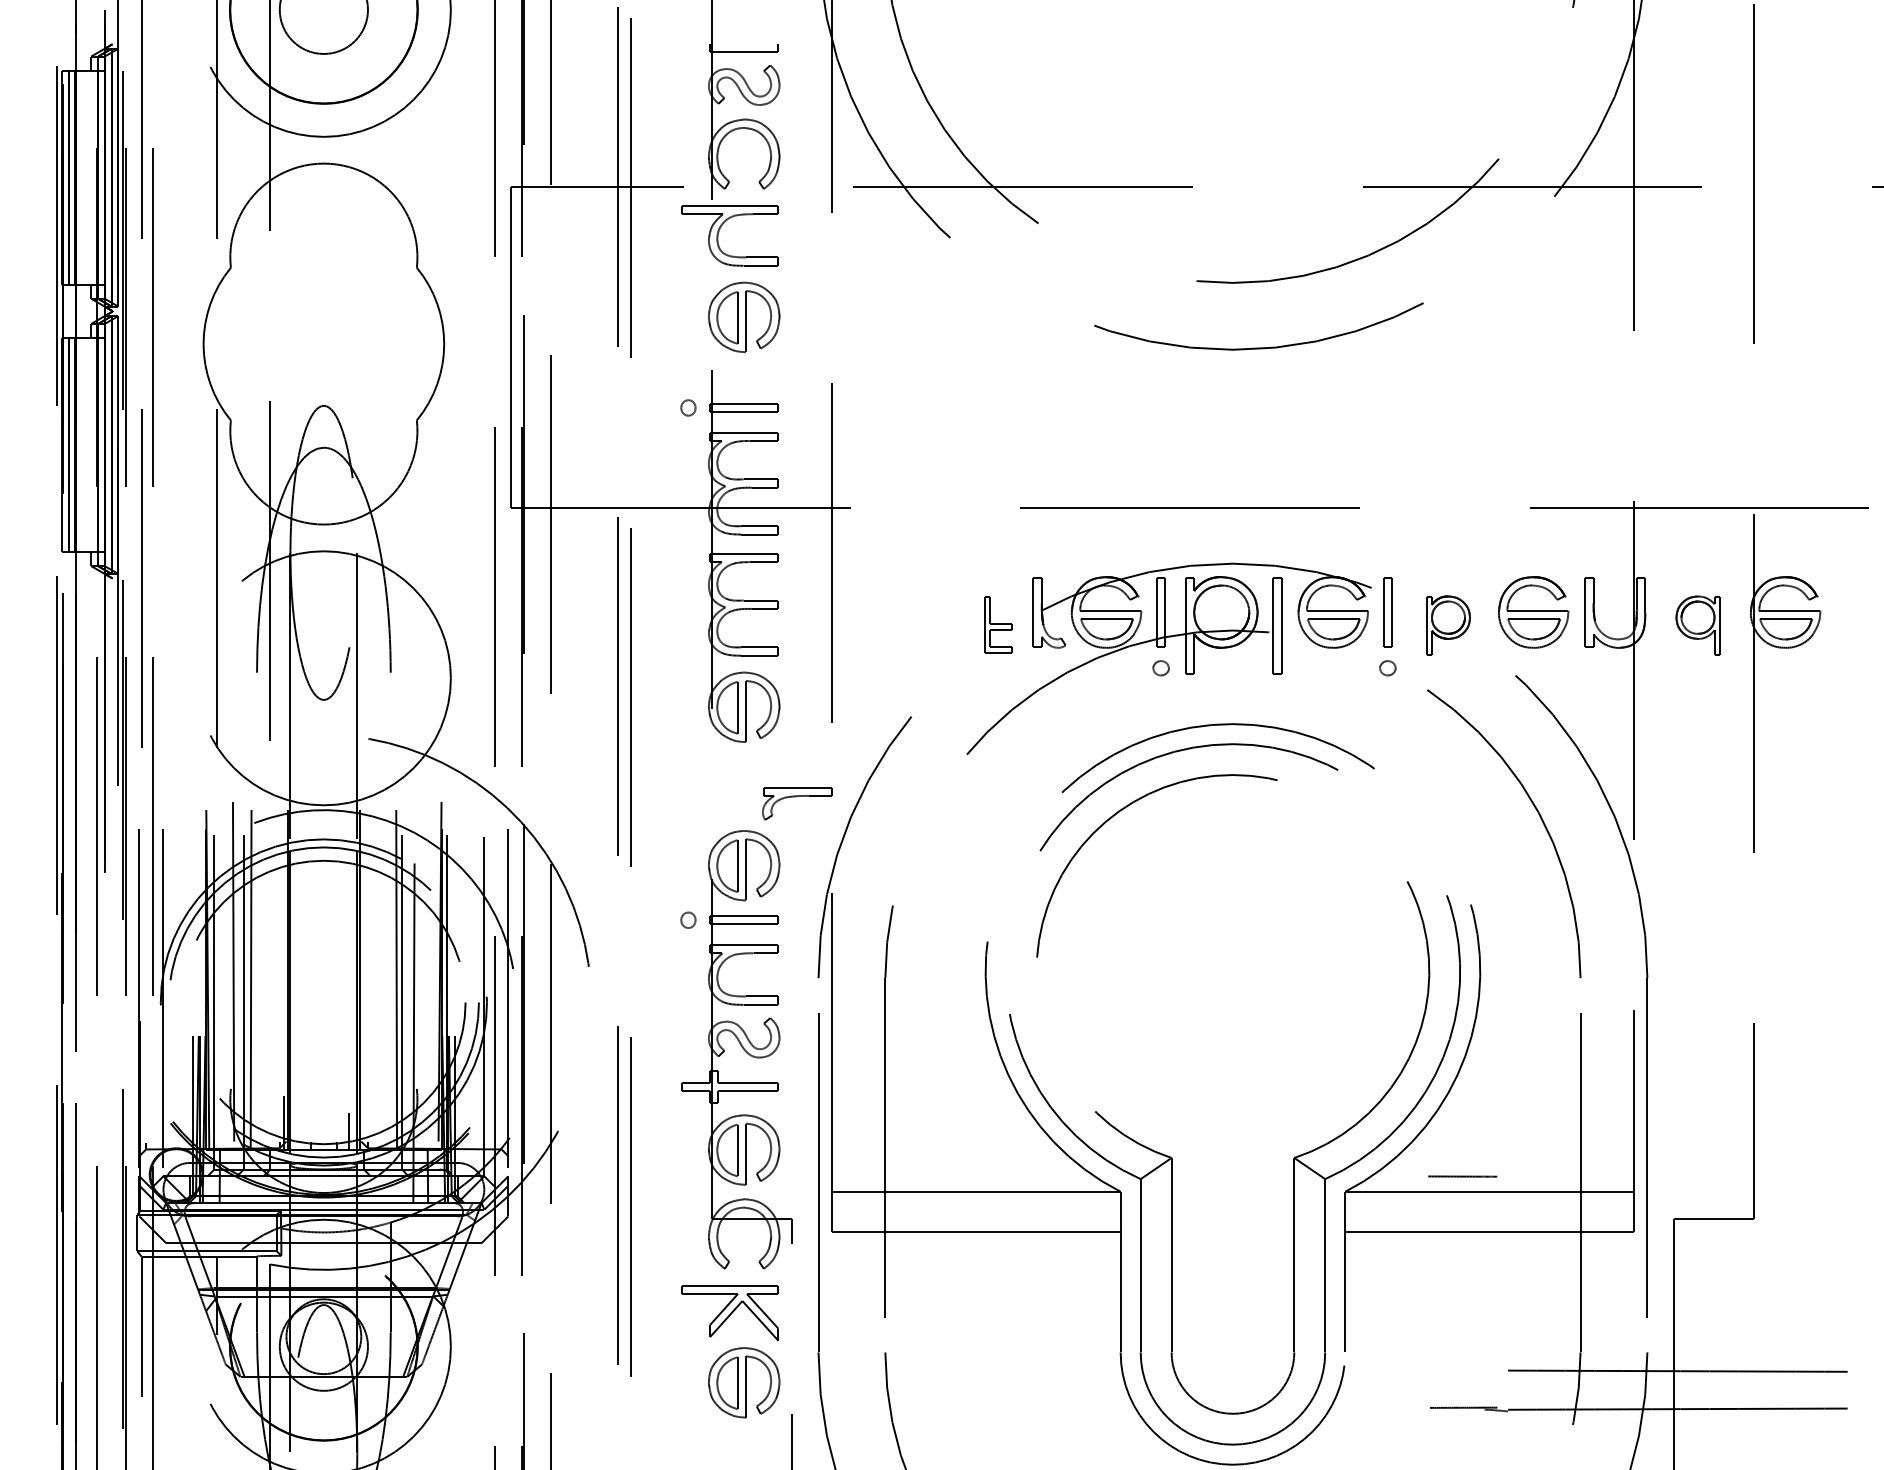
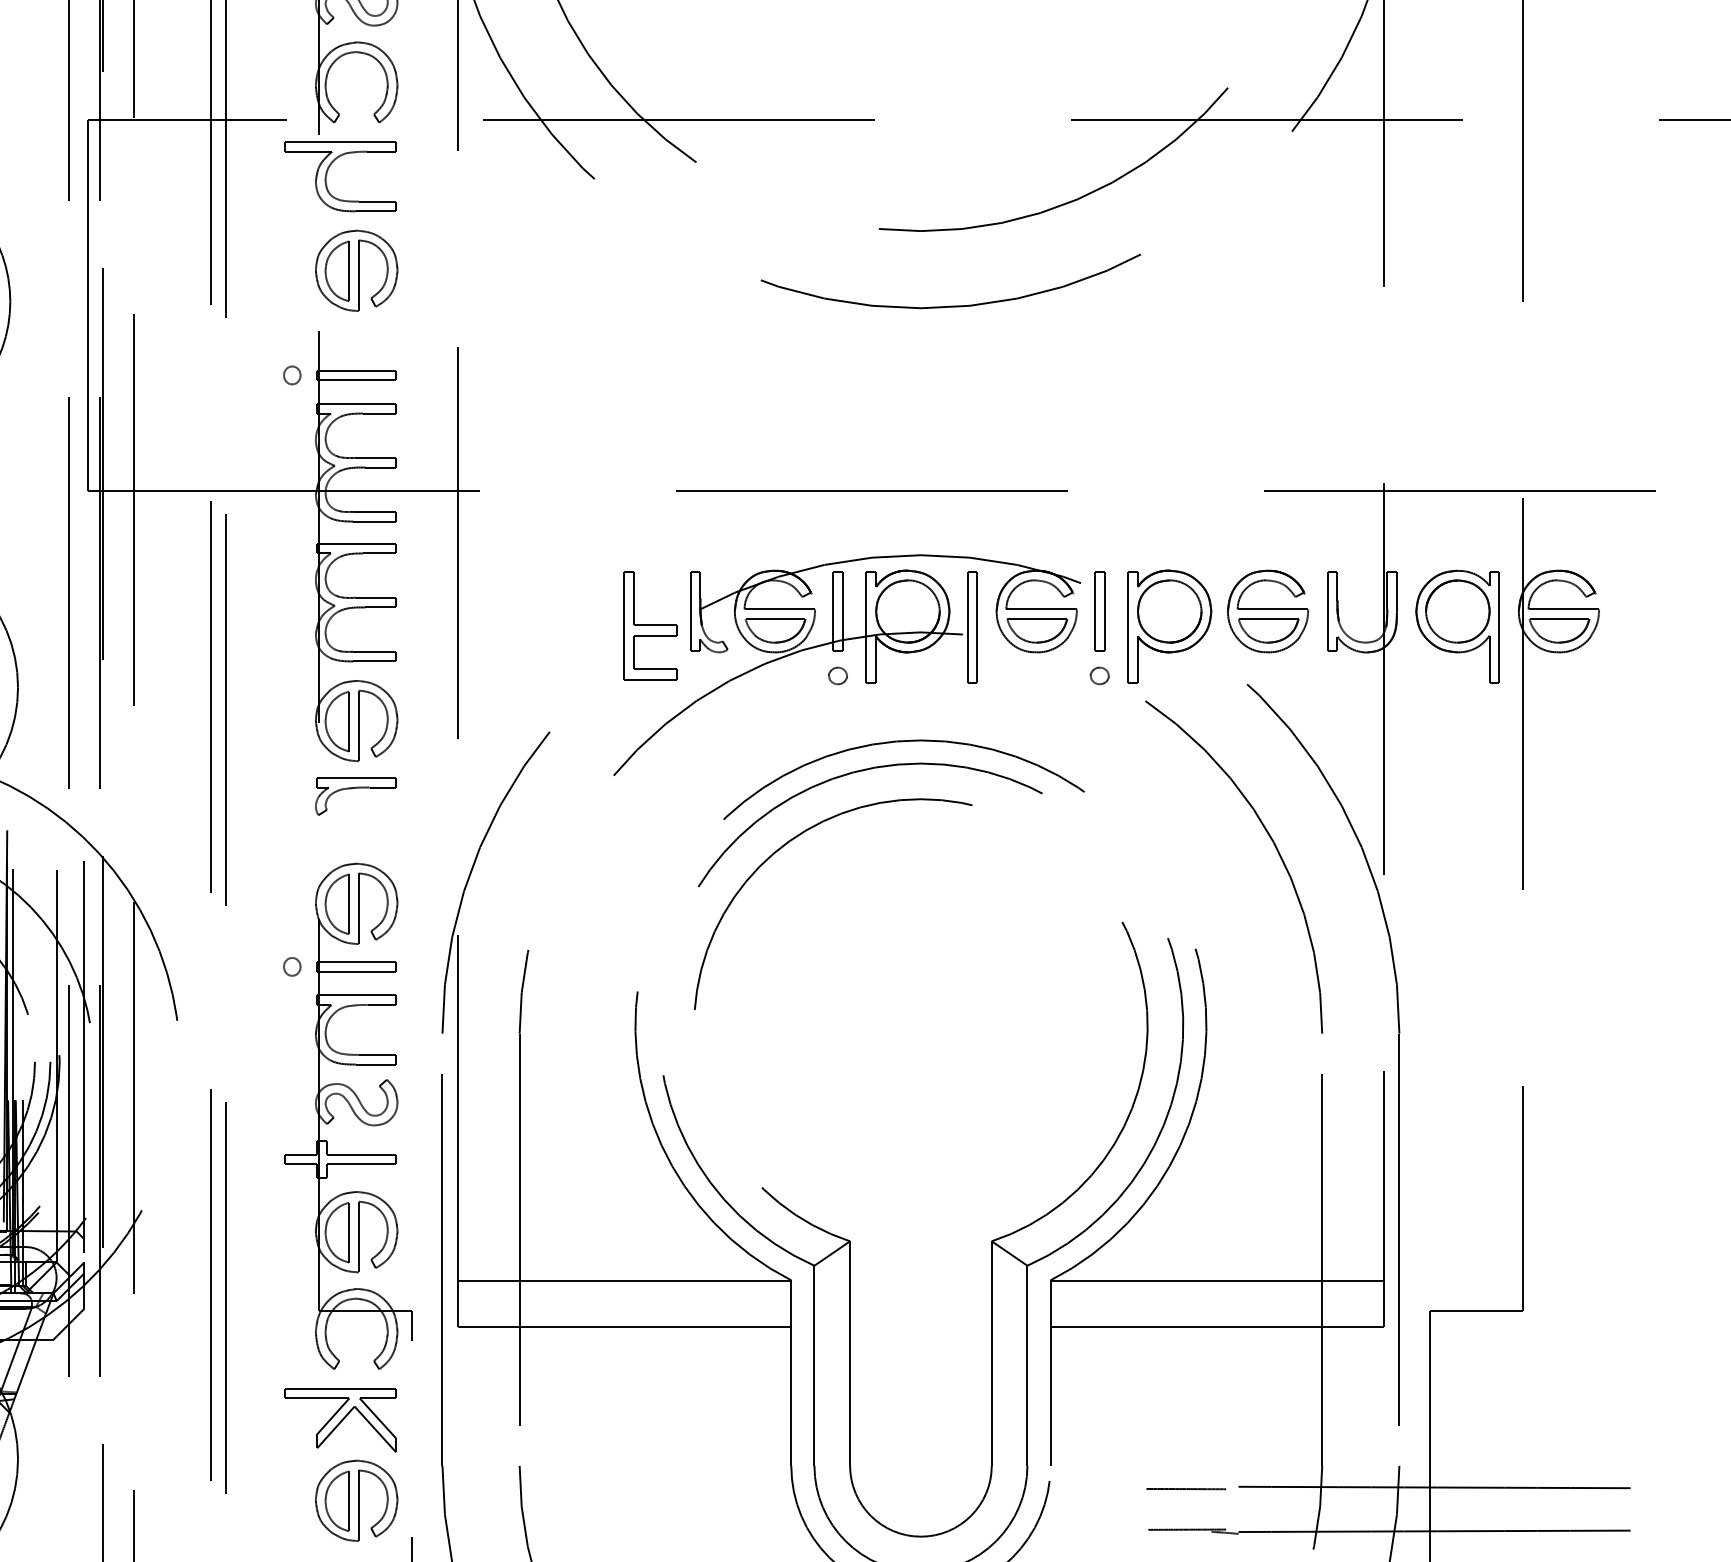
part: (998, 624) -> (650, 625), size x1.67
part: (1448, 625) -> (1169, 626), size x1.67
part: (1697, 625) -> (1457, 626), size x1.67
part: (797, 803) -> (355, 796), moved
line: (1462, 1176) -> (1185, 1488), moved

